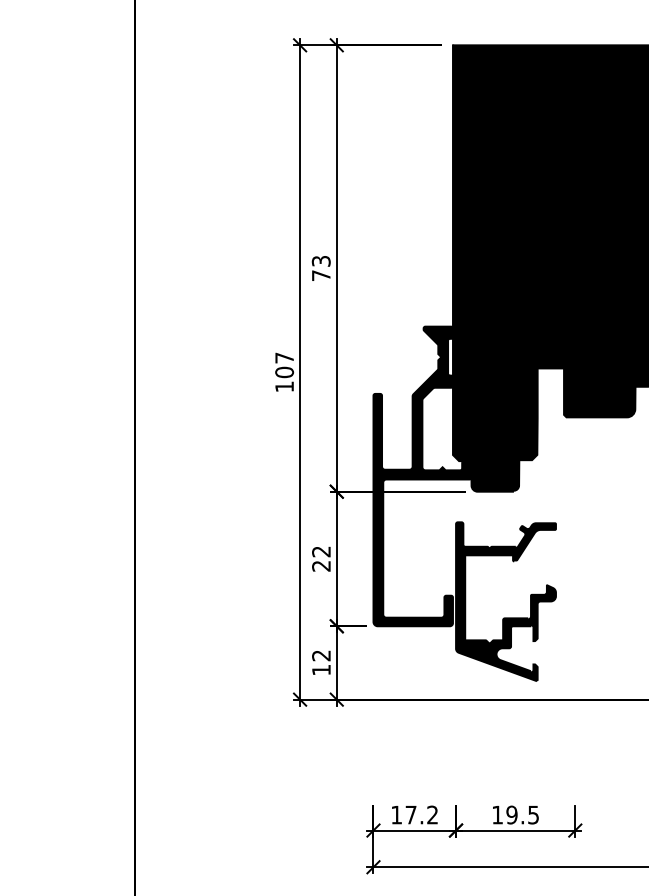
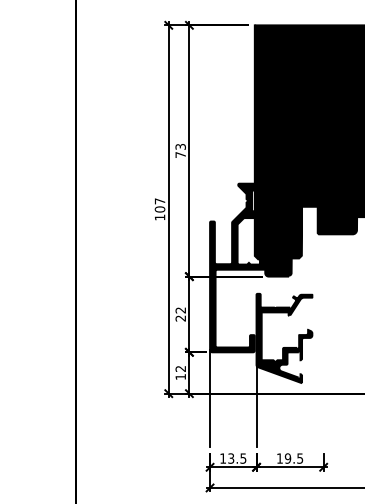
line: (374, 706) -> (210, 397), added
line: (455, 720) -> (256, 405), added
text: (422, 814) -> (237, 458), 17.2 -> 13.5

